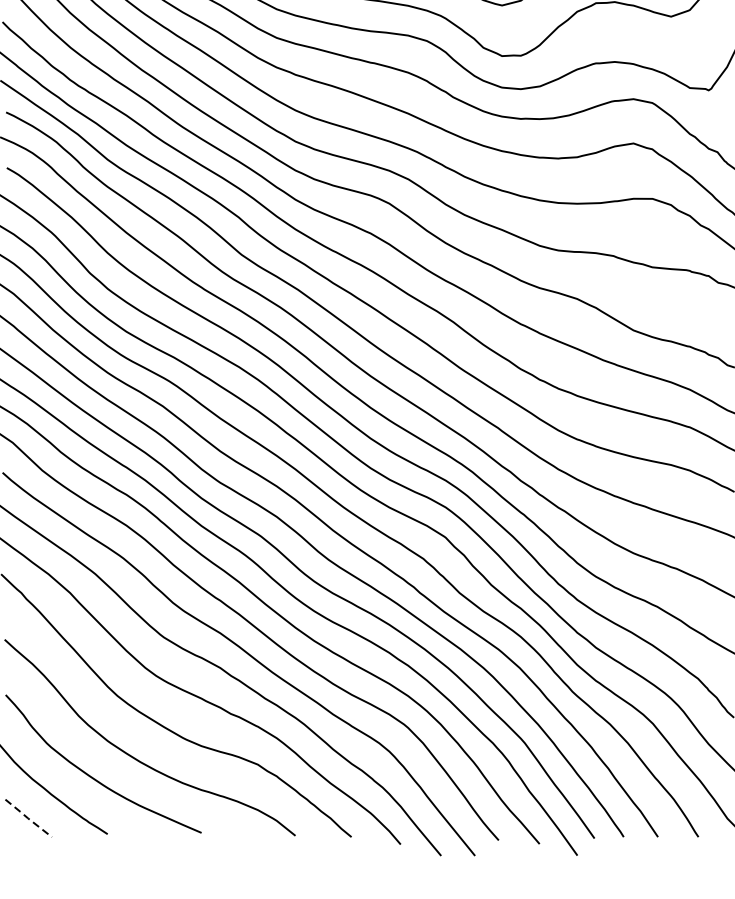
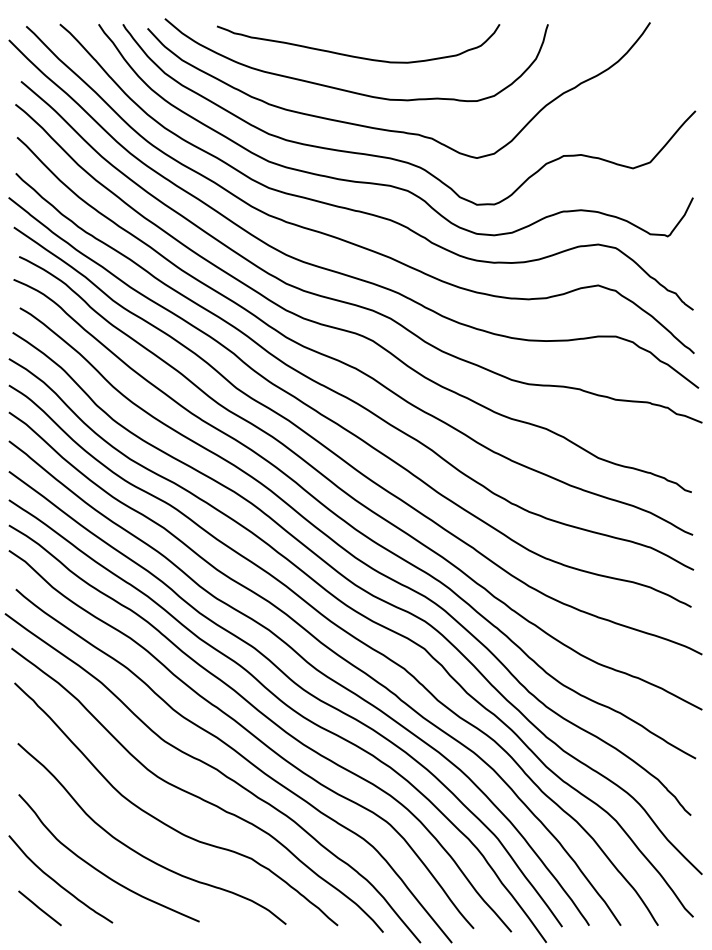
line: (28, 818) -> (39, 908), dashed -> solid

